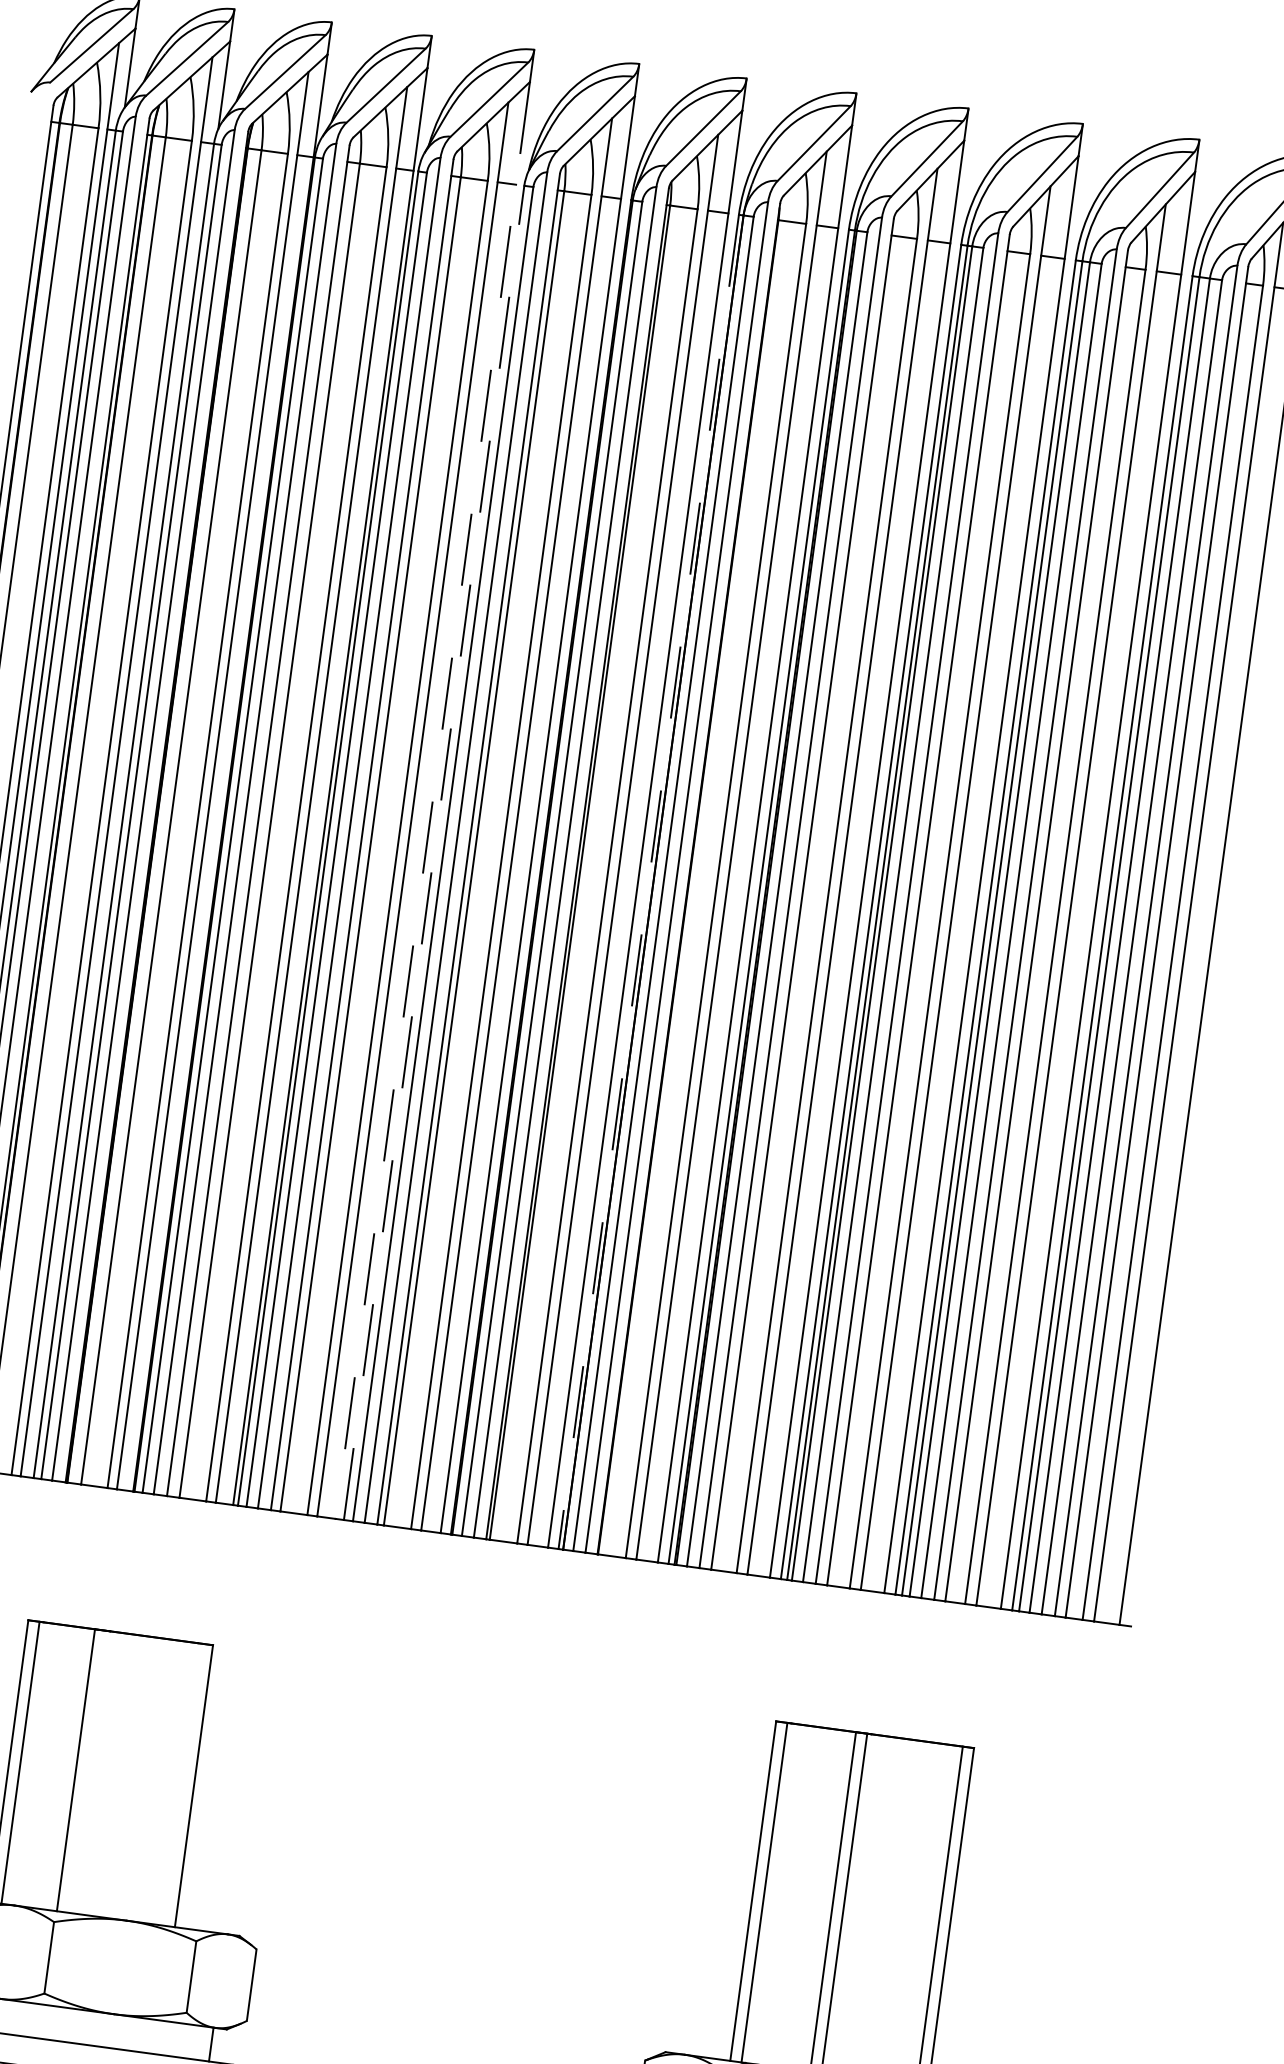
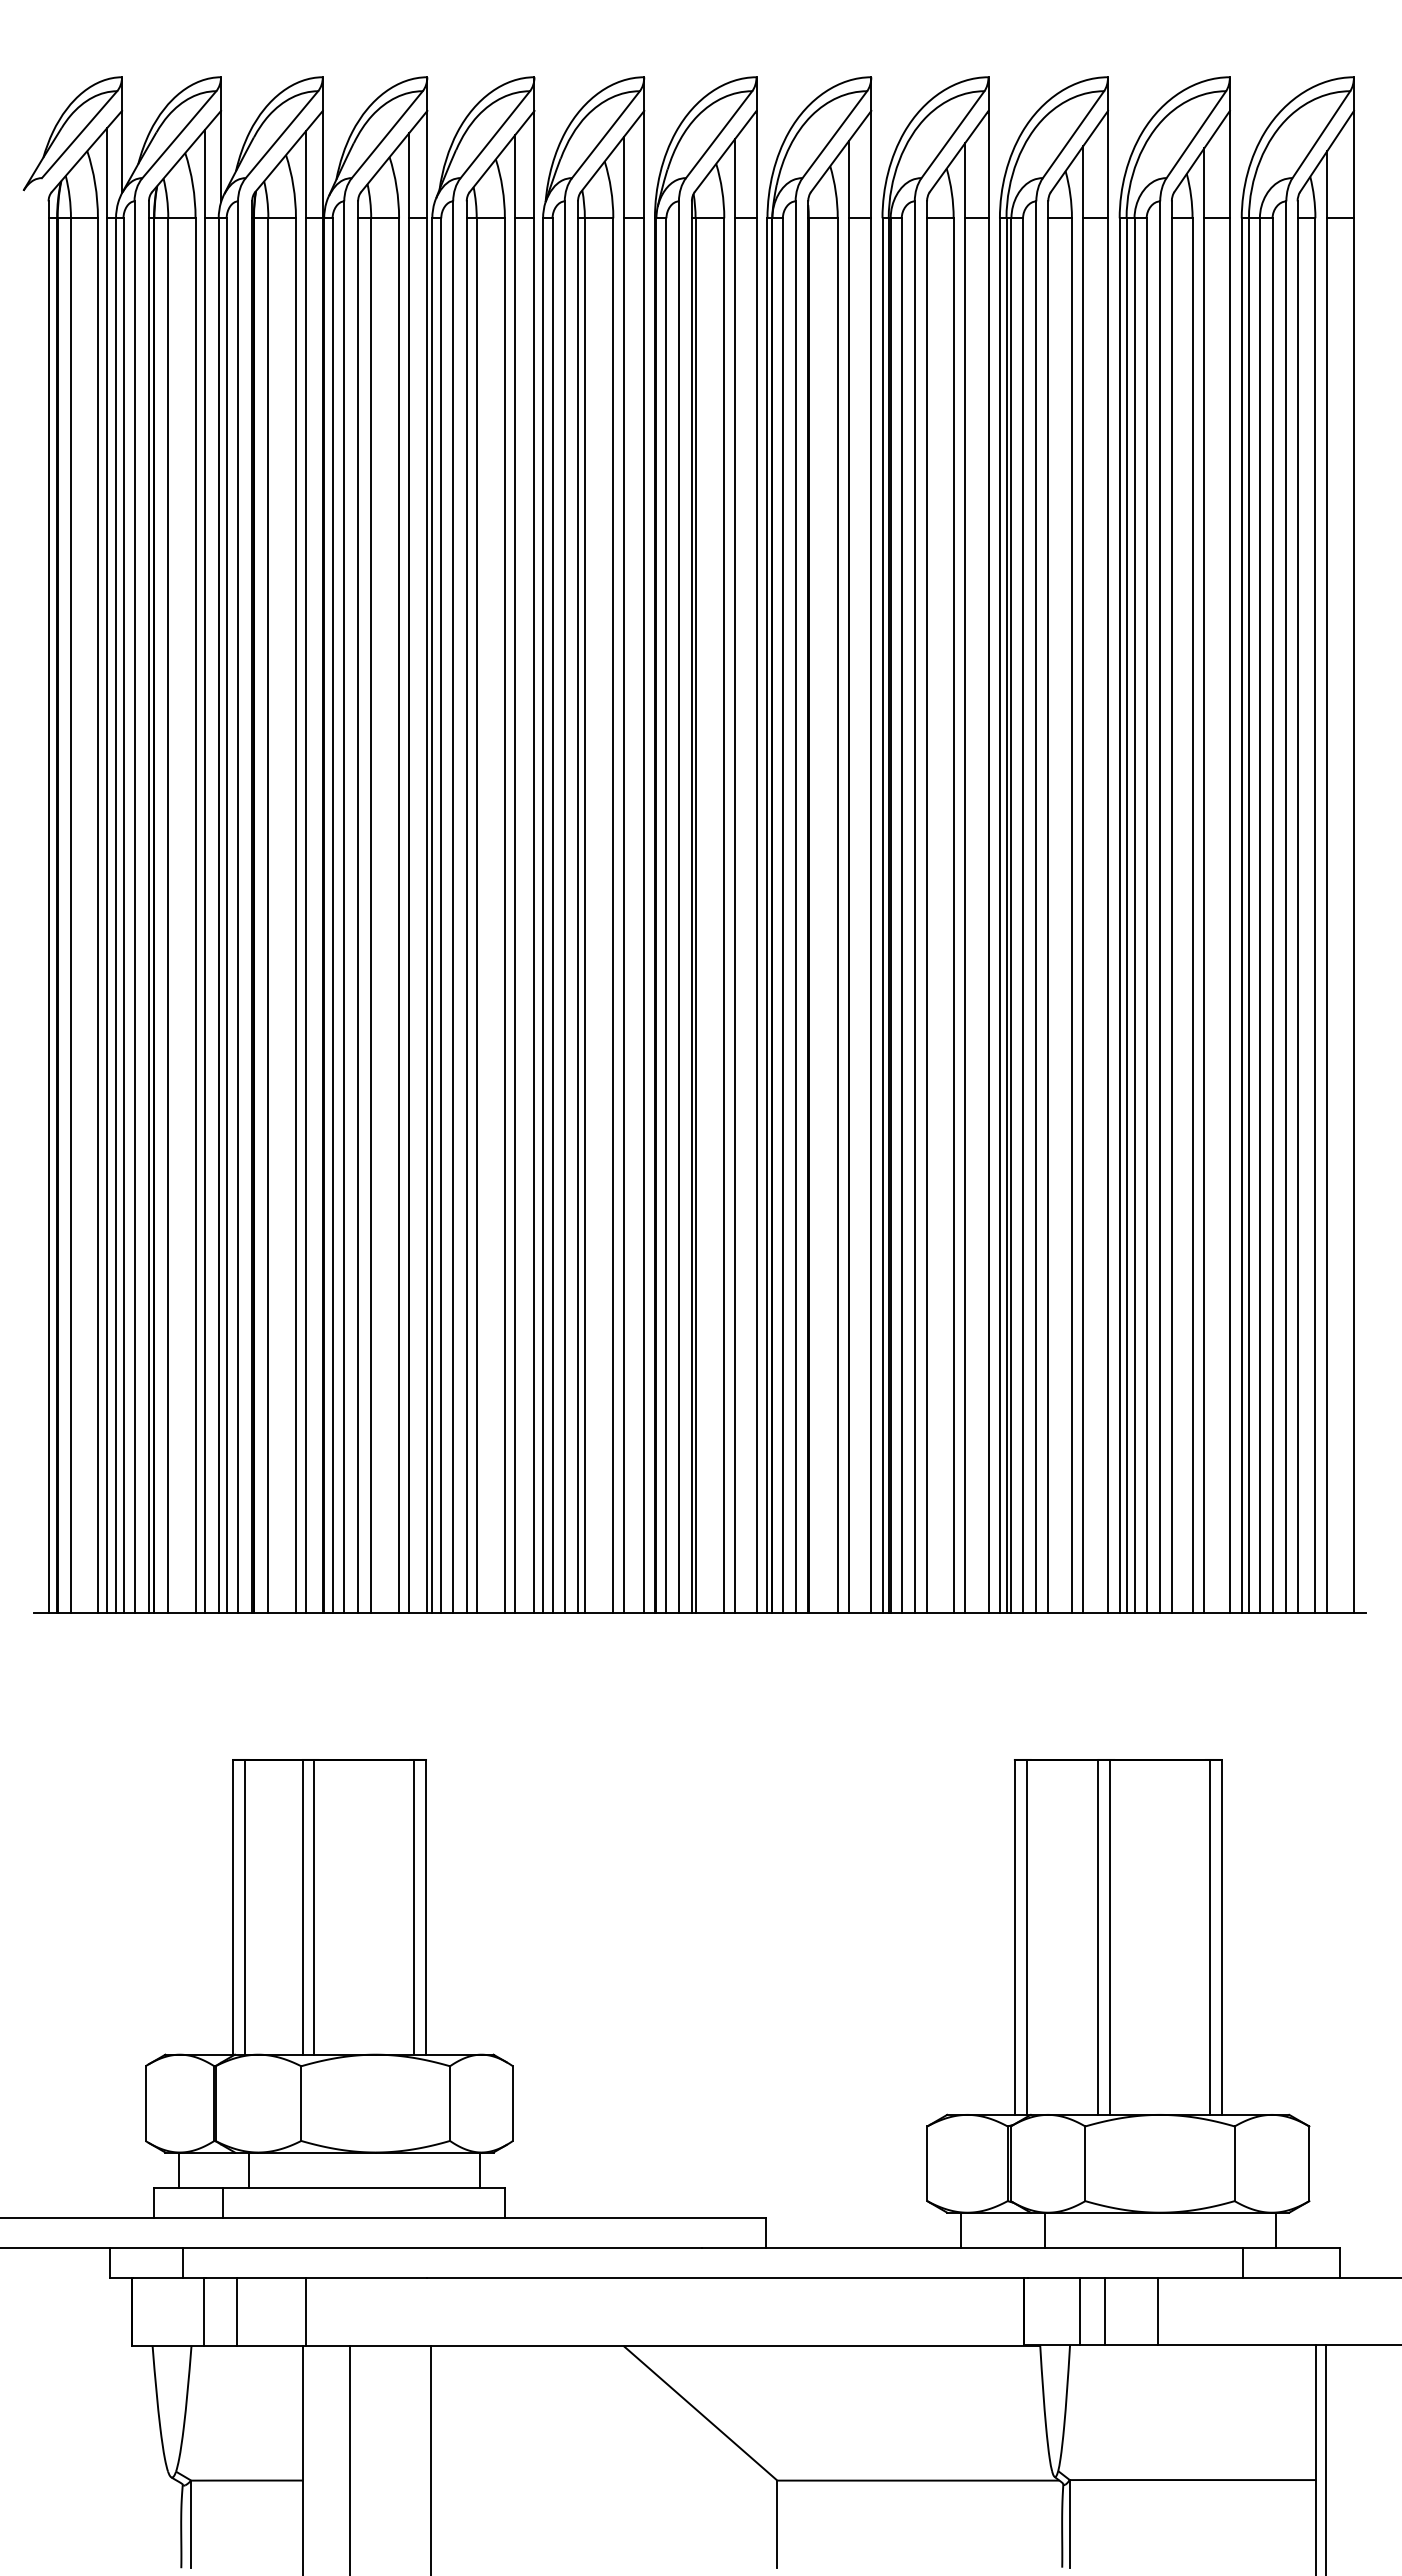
line: (432, 800) -> (534, 862), dashed -> solid
line: (434, 852) -> (543, 915), dashed -> solid
line: (648, 882) -> (767, 916), dashed -> solid
line: (87, 1771) -> (314, 1906), added
line: (182, 1783) -> (414, 1906), added

